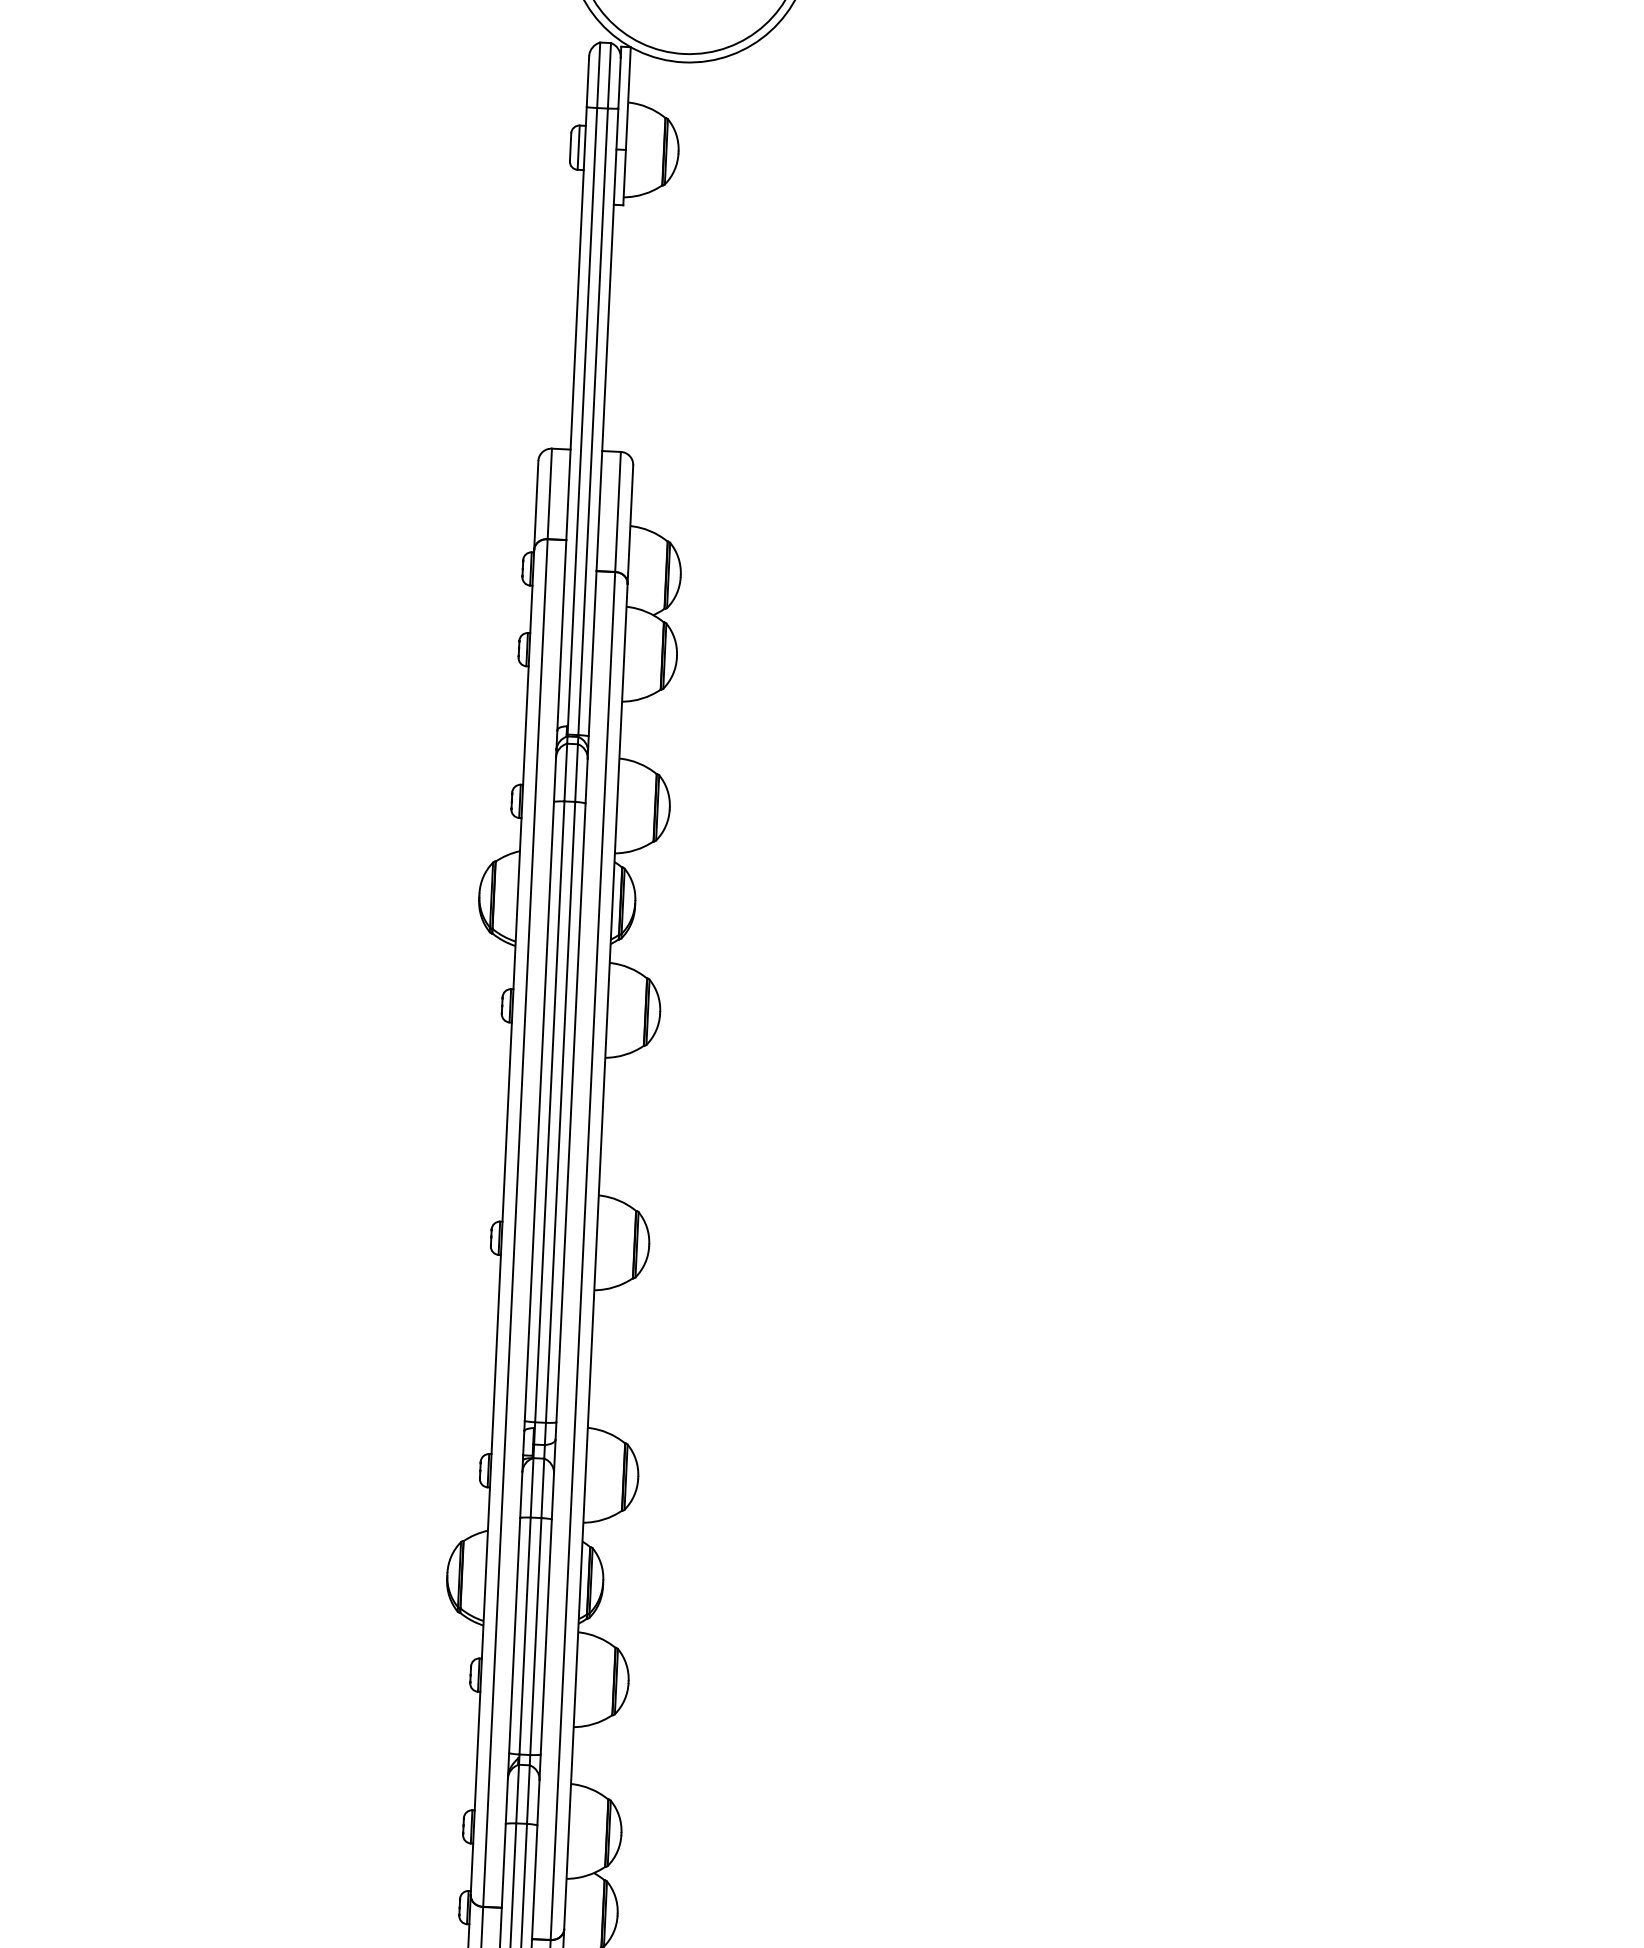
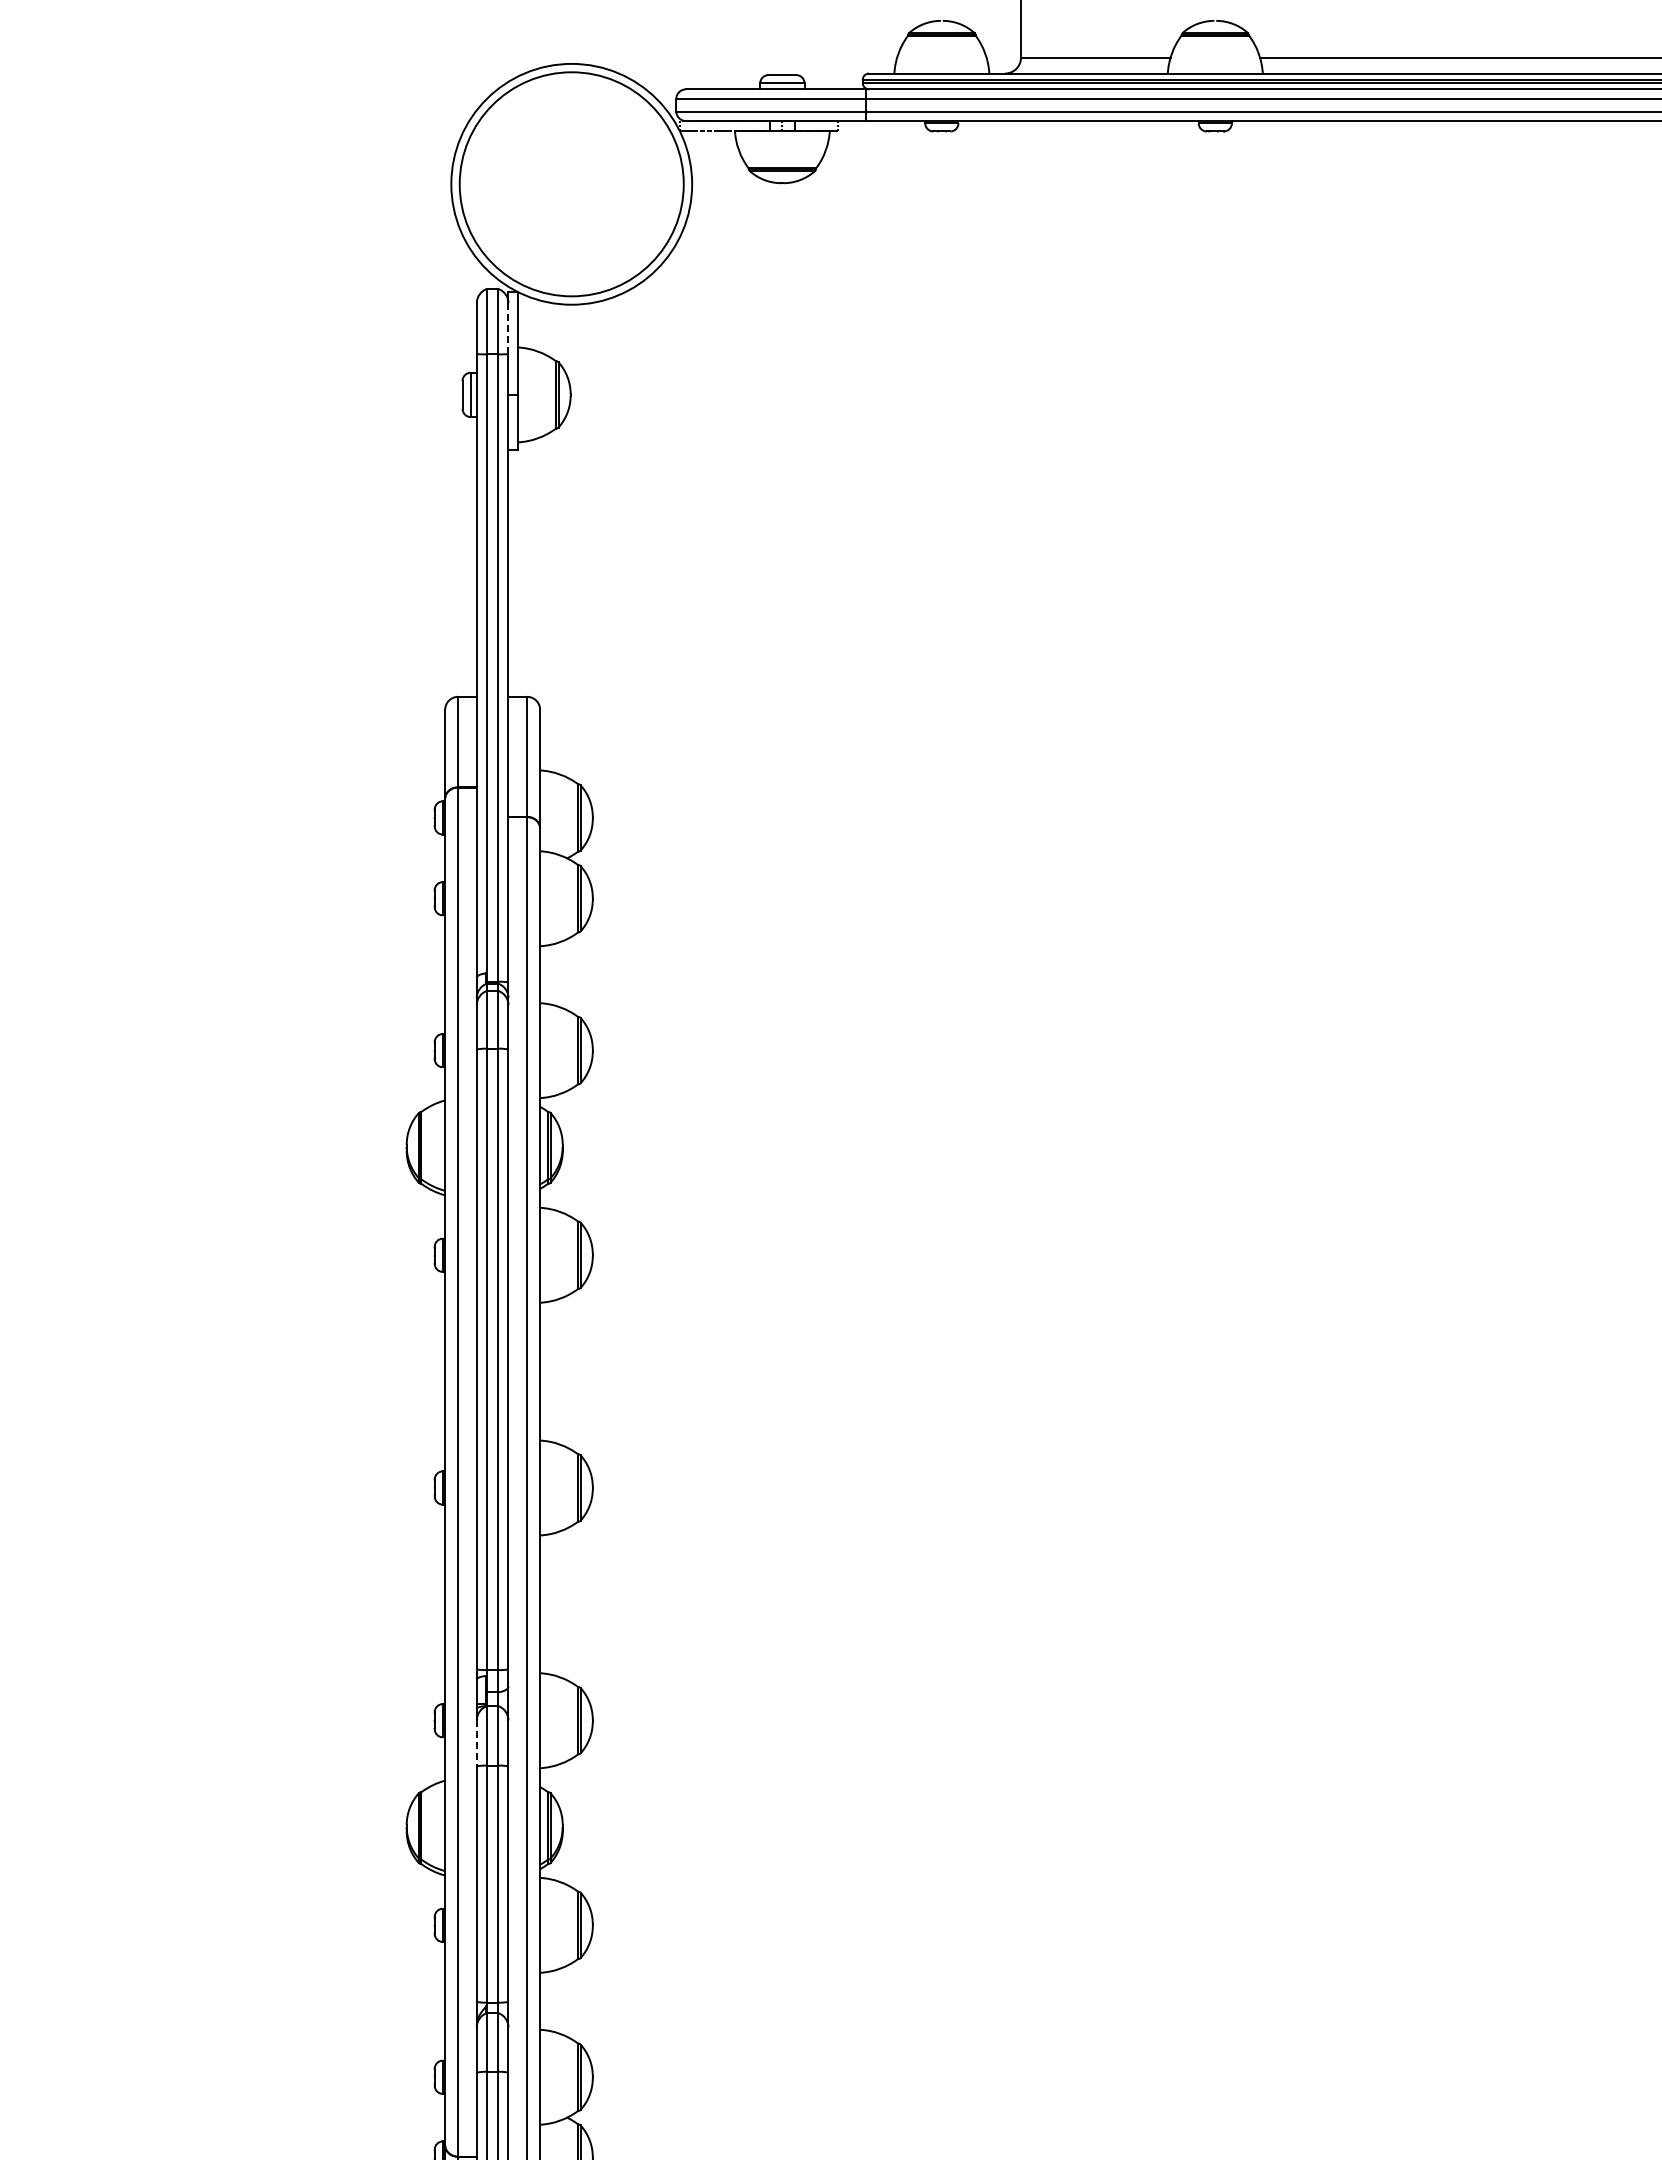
line: (619, 83) -> (508, 328), solid -> dashed
line: (520, 1495) -> (476, 1743), solid -> dashed

